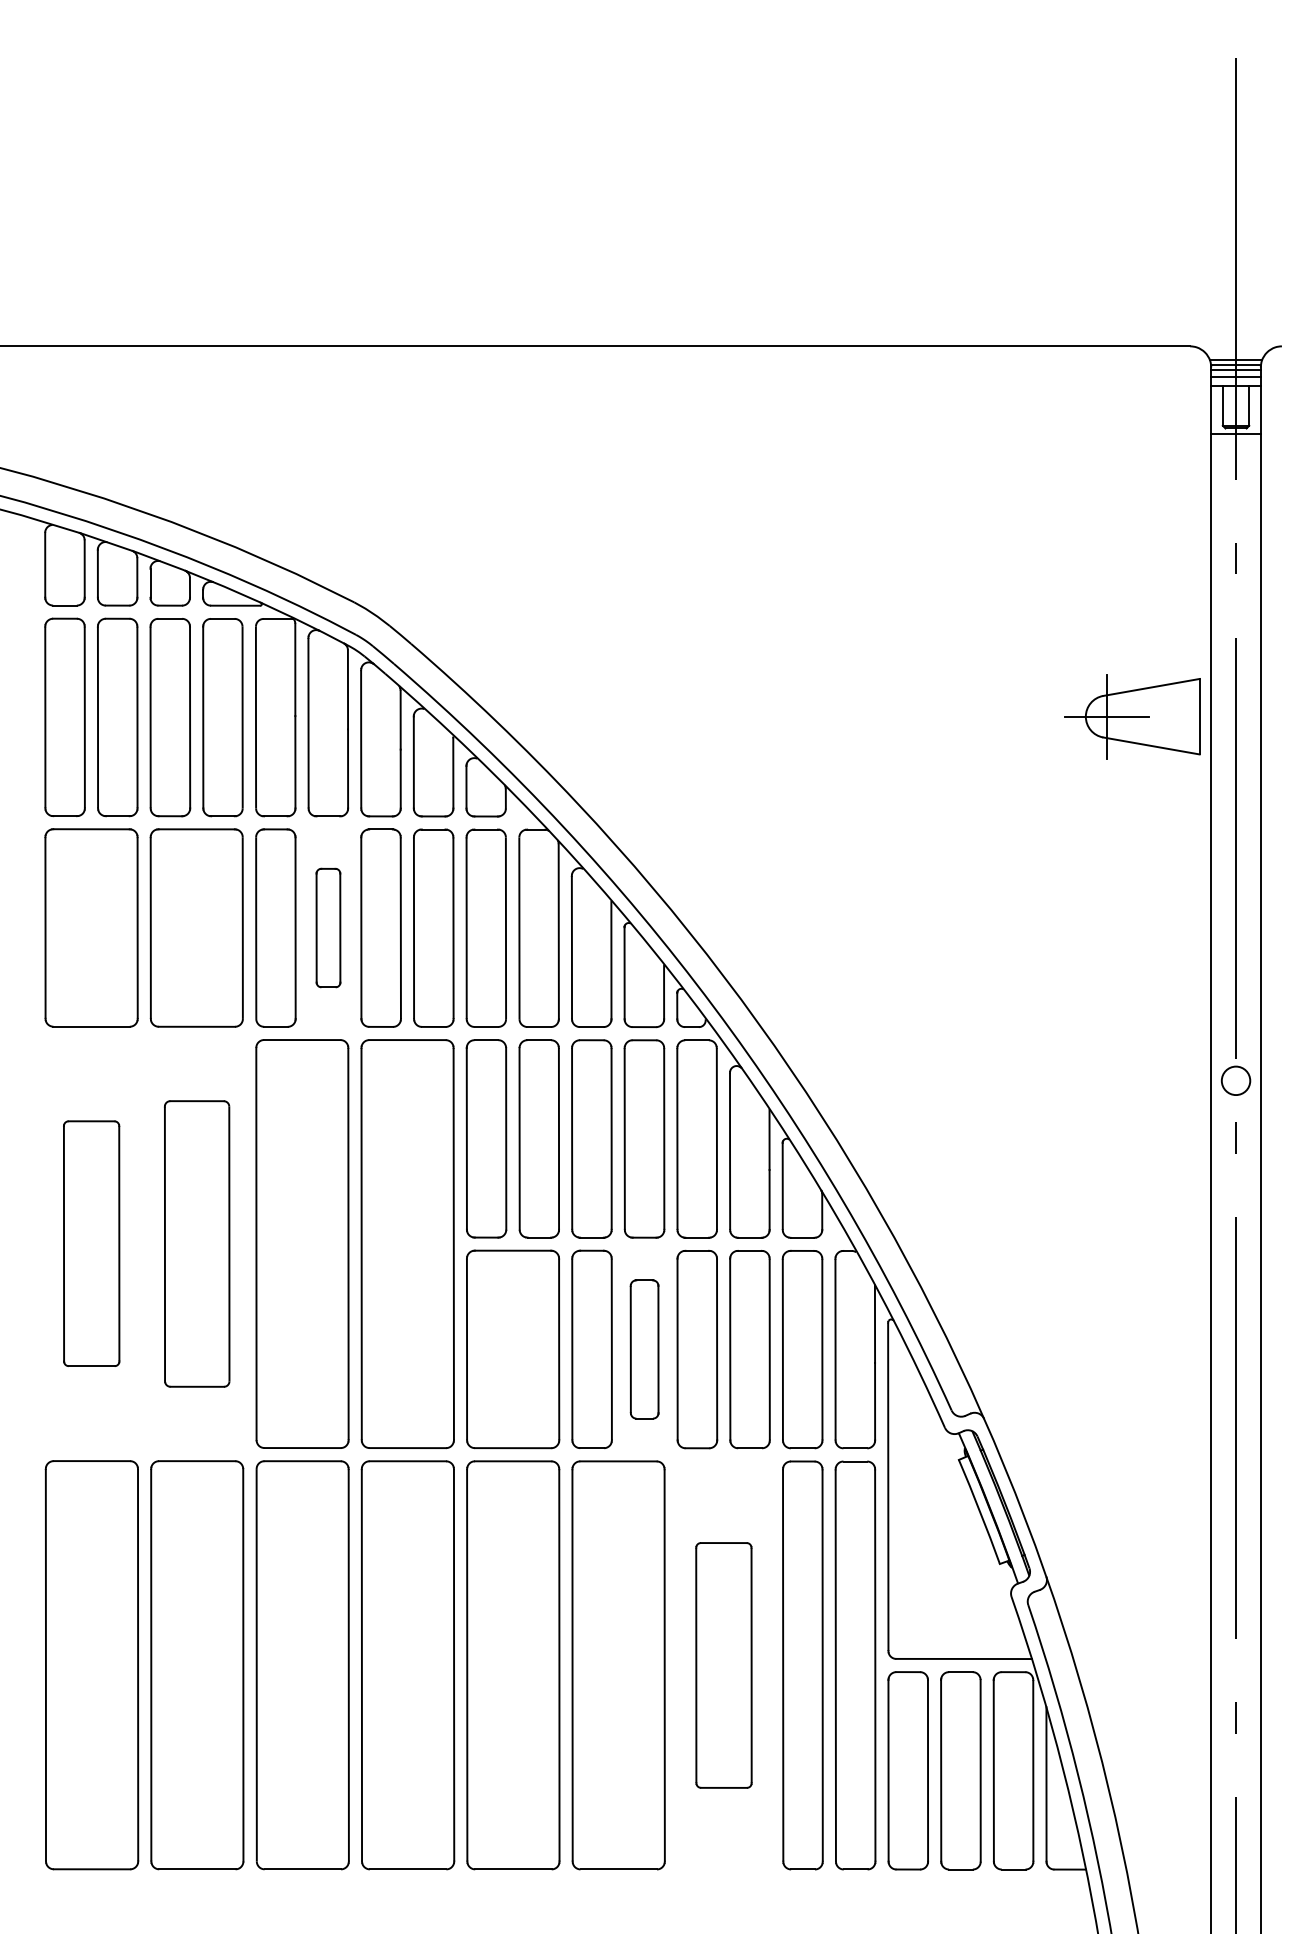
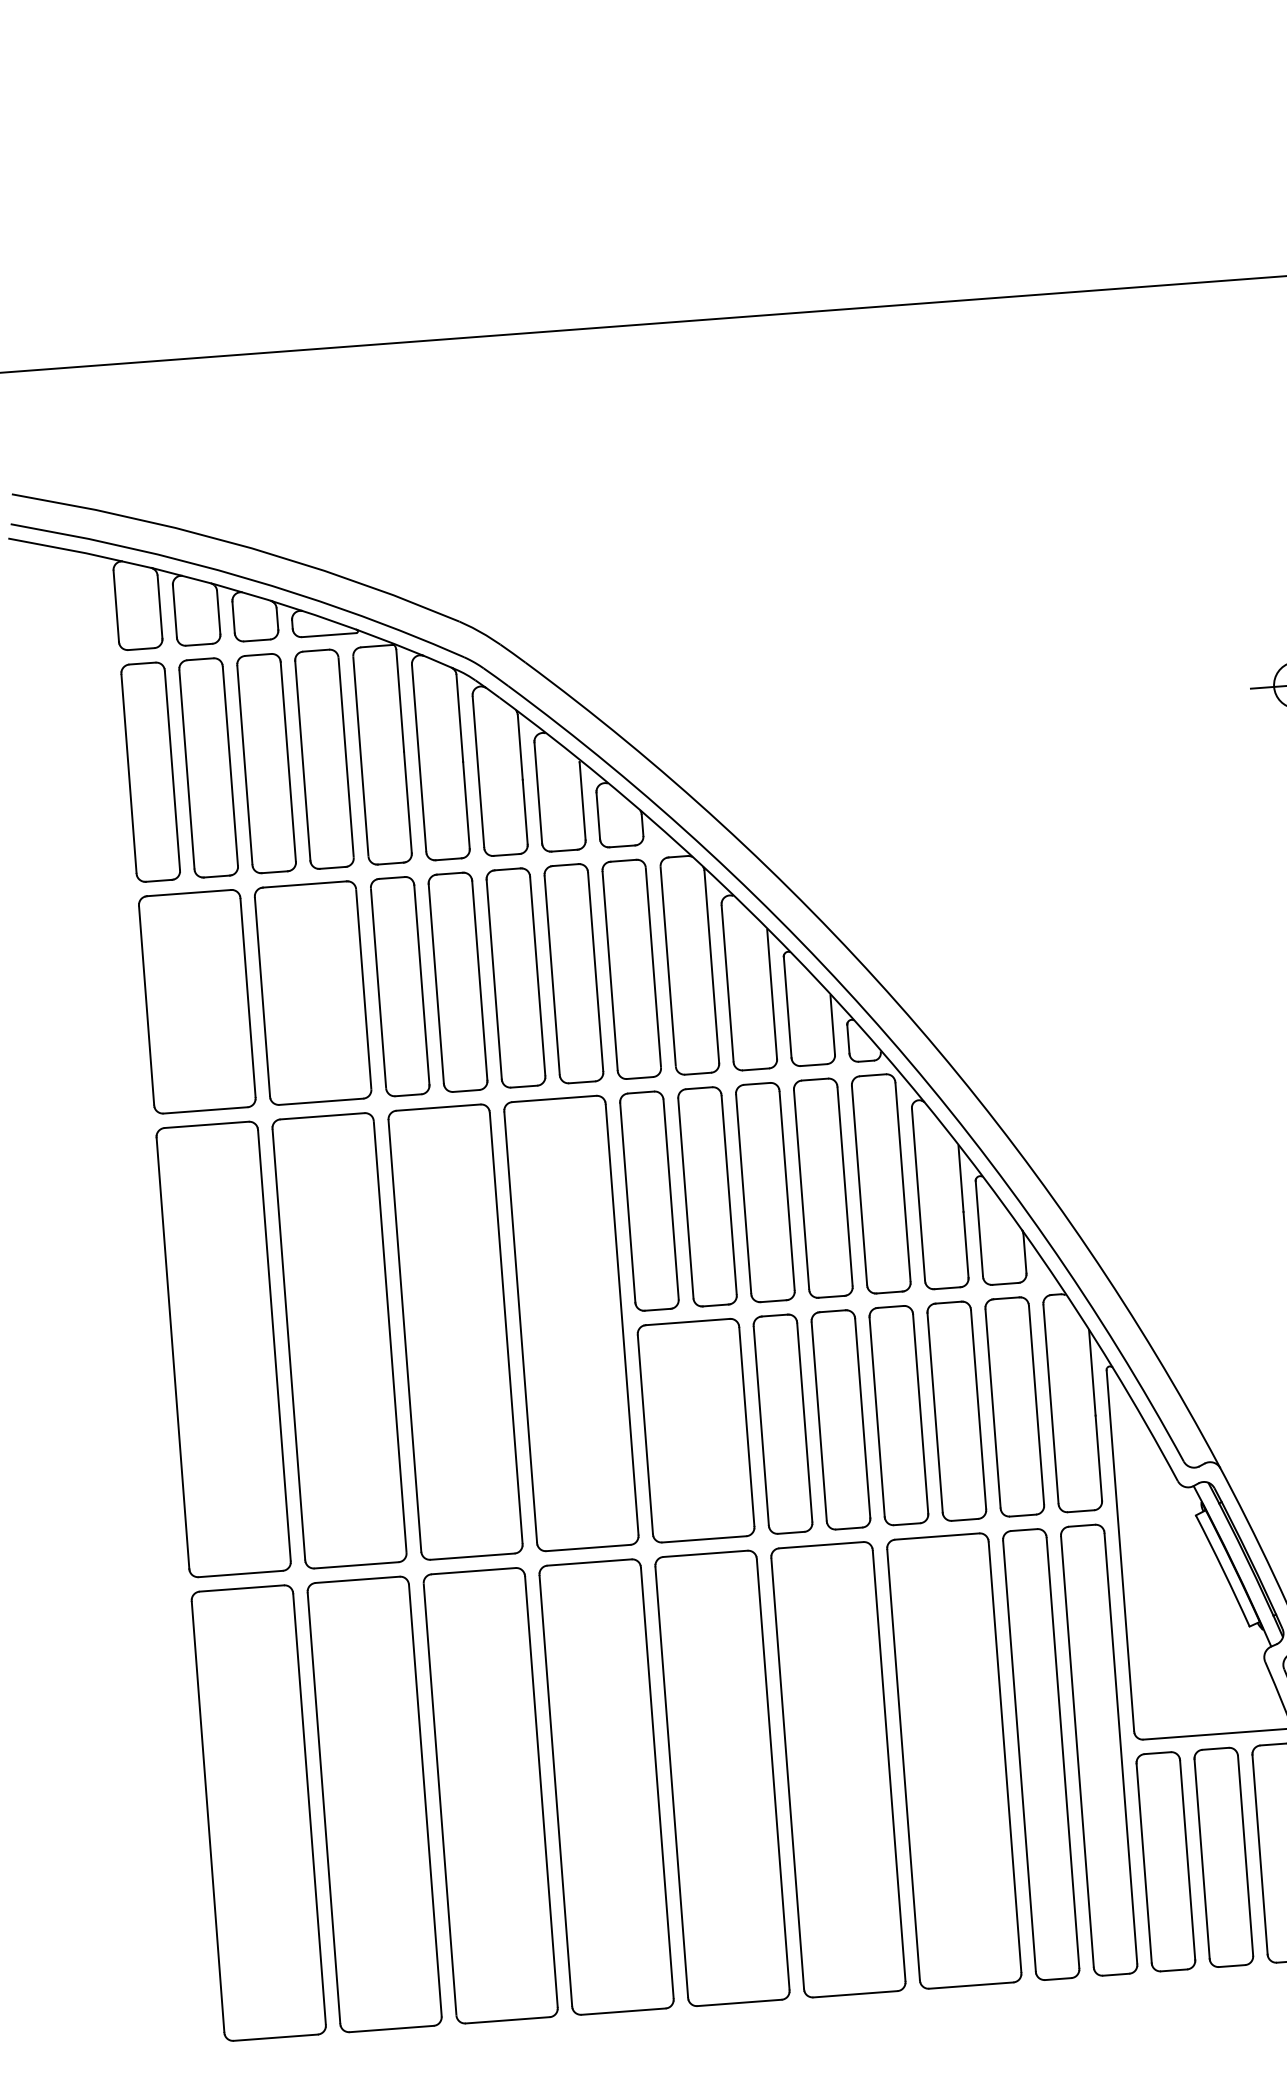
part: (328, 927) -> (458, 981), size x1.67
part: (91, 1243) -> (223, 1349), size x1.67
part: (197, 1243) -> (339, 1340), size x1.43
part: (644, 1349) -> (840, 1419), size x1.43
part: (723, 1665) -> (953, 1761), size x1.67

